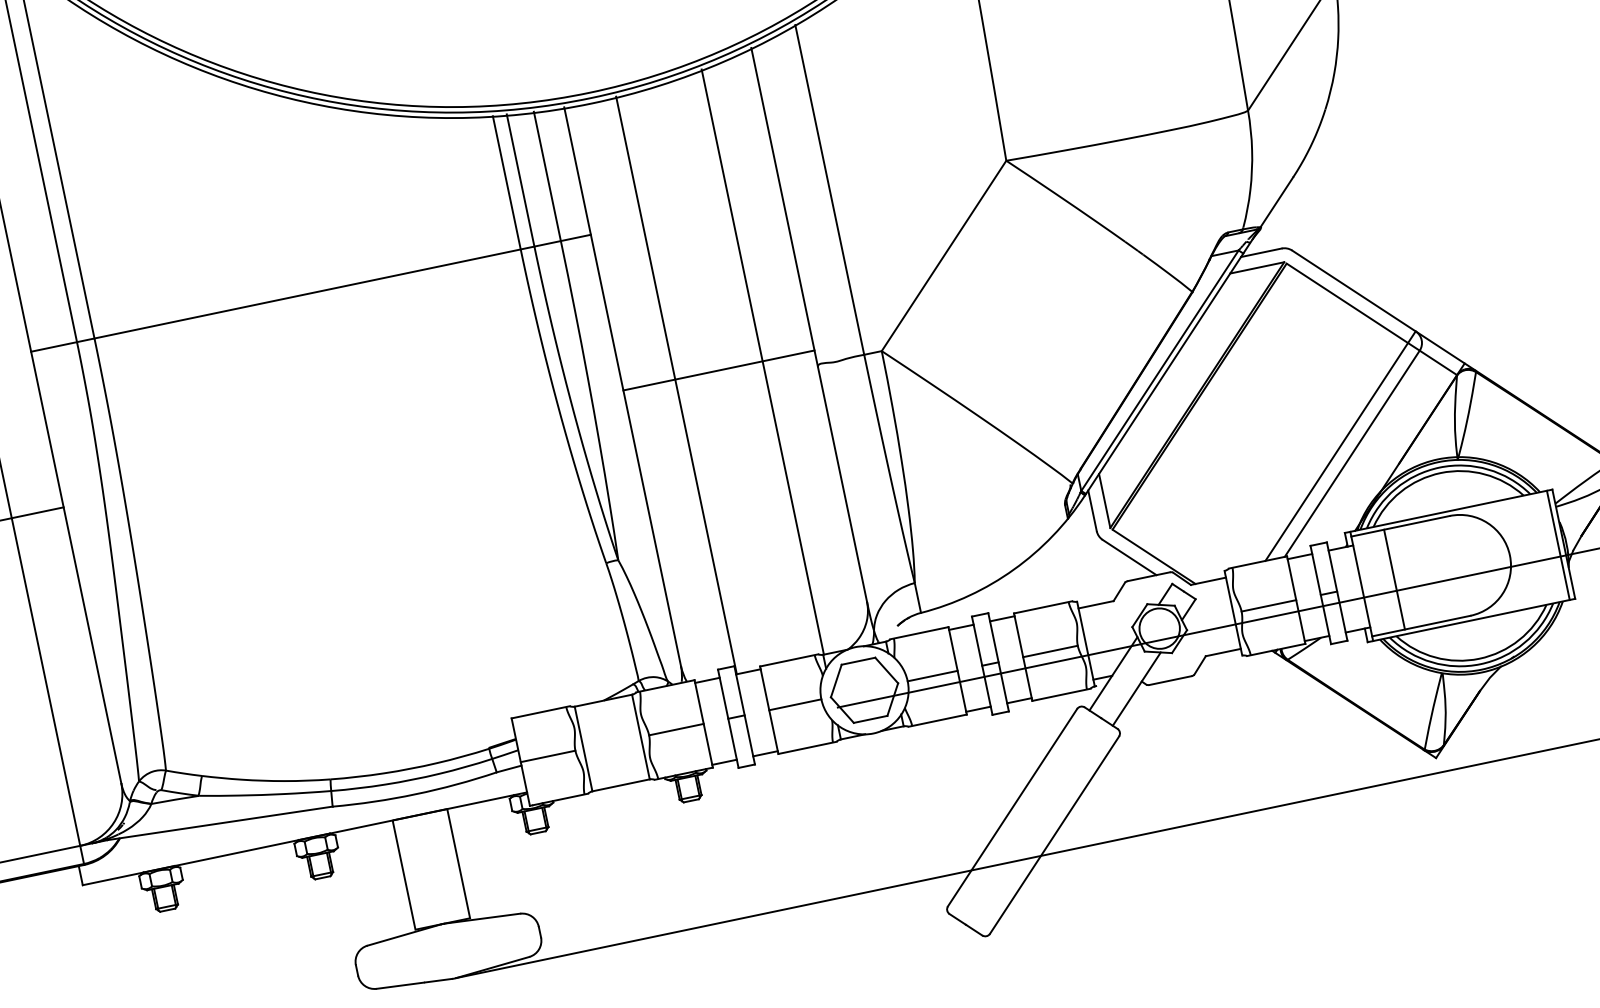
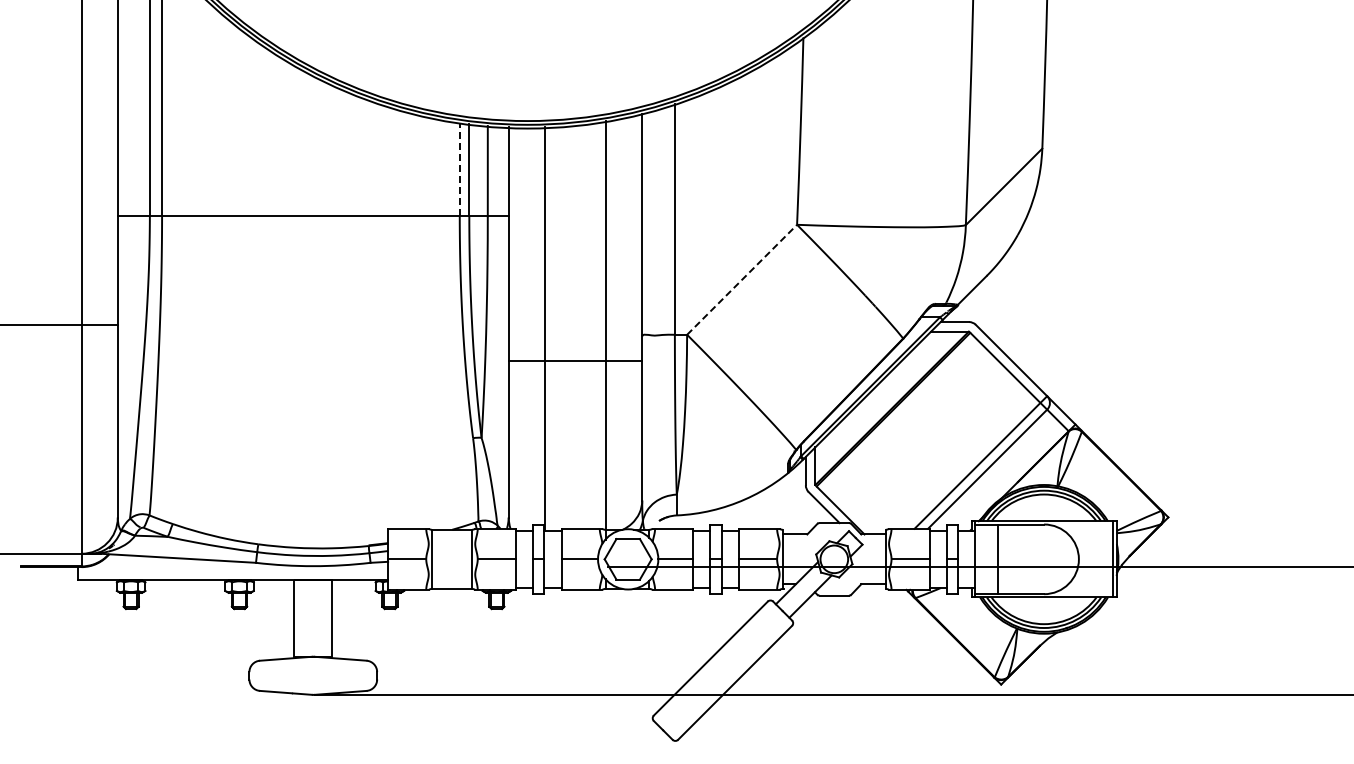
line: (506, 182) -> (459, 169), solid -> dashed
line: (944, 255) -> (742, 279), solid -> dashed
line: (718, 369) -> (575, 360), moved

